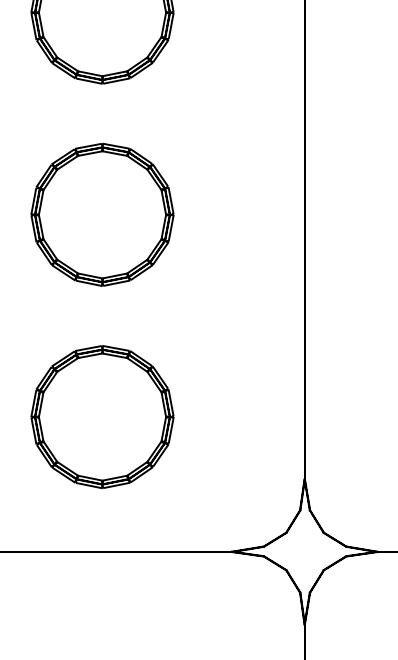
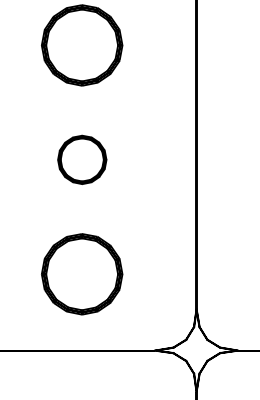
part: (103, 214) -> (82, 159), size x0.6

